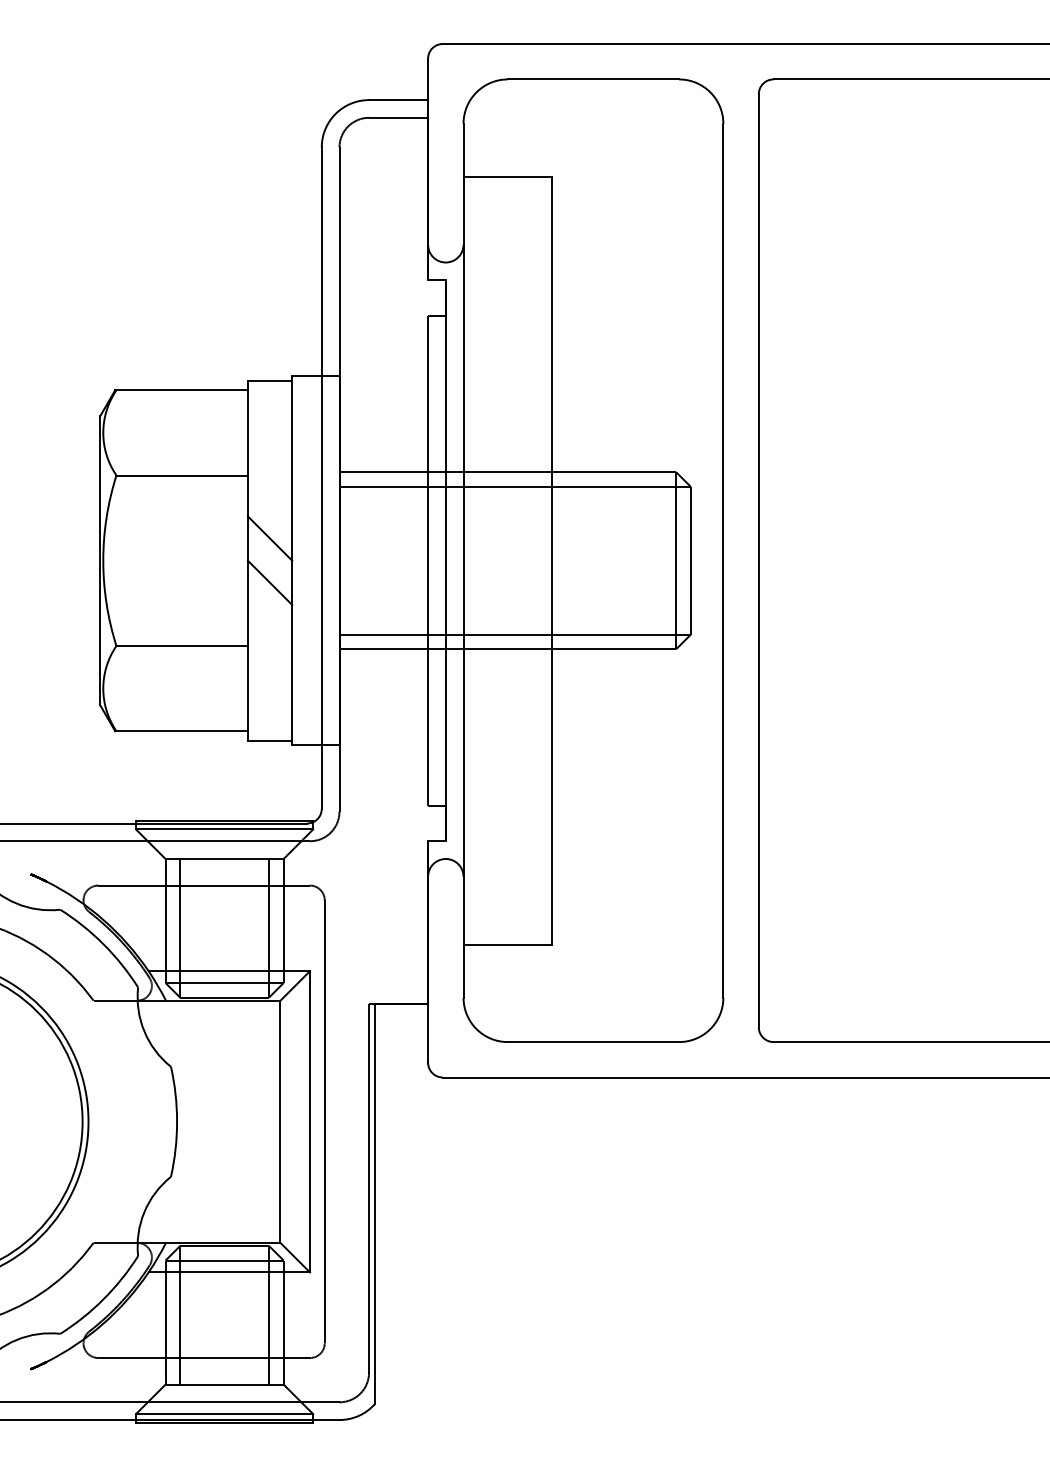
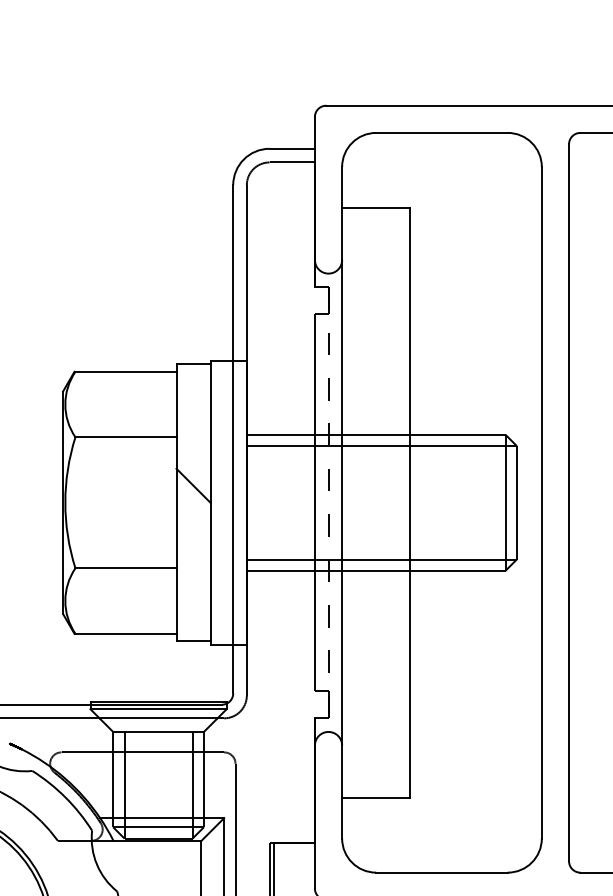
line: (445, 560) -> (328, 502), solid -> dashed
line: (269, 582) -> (193, 519), removed

